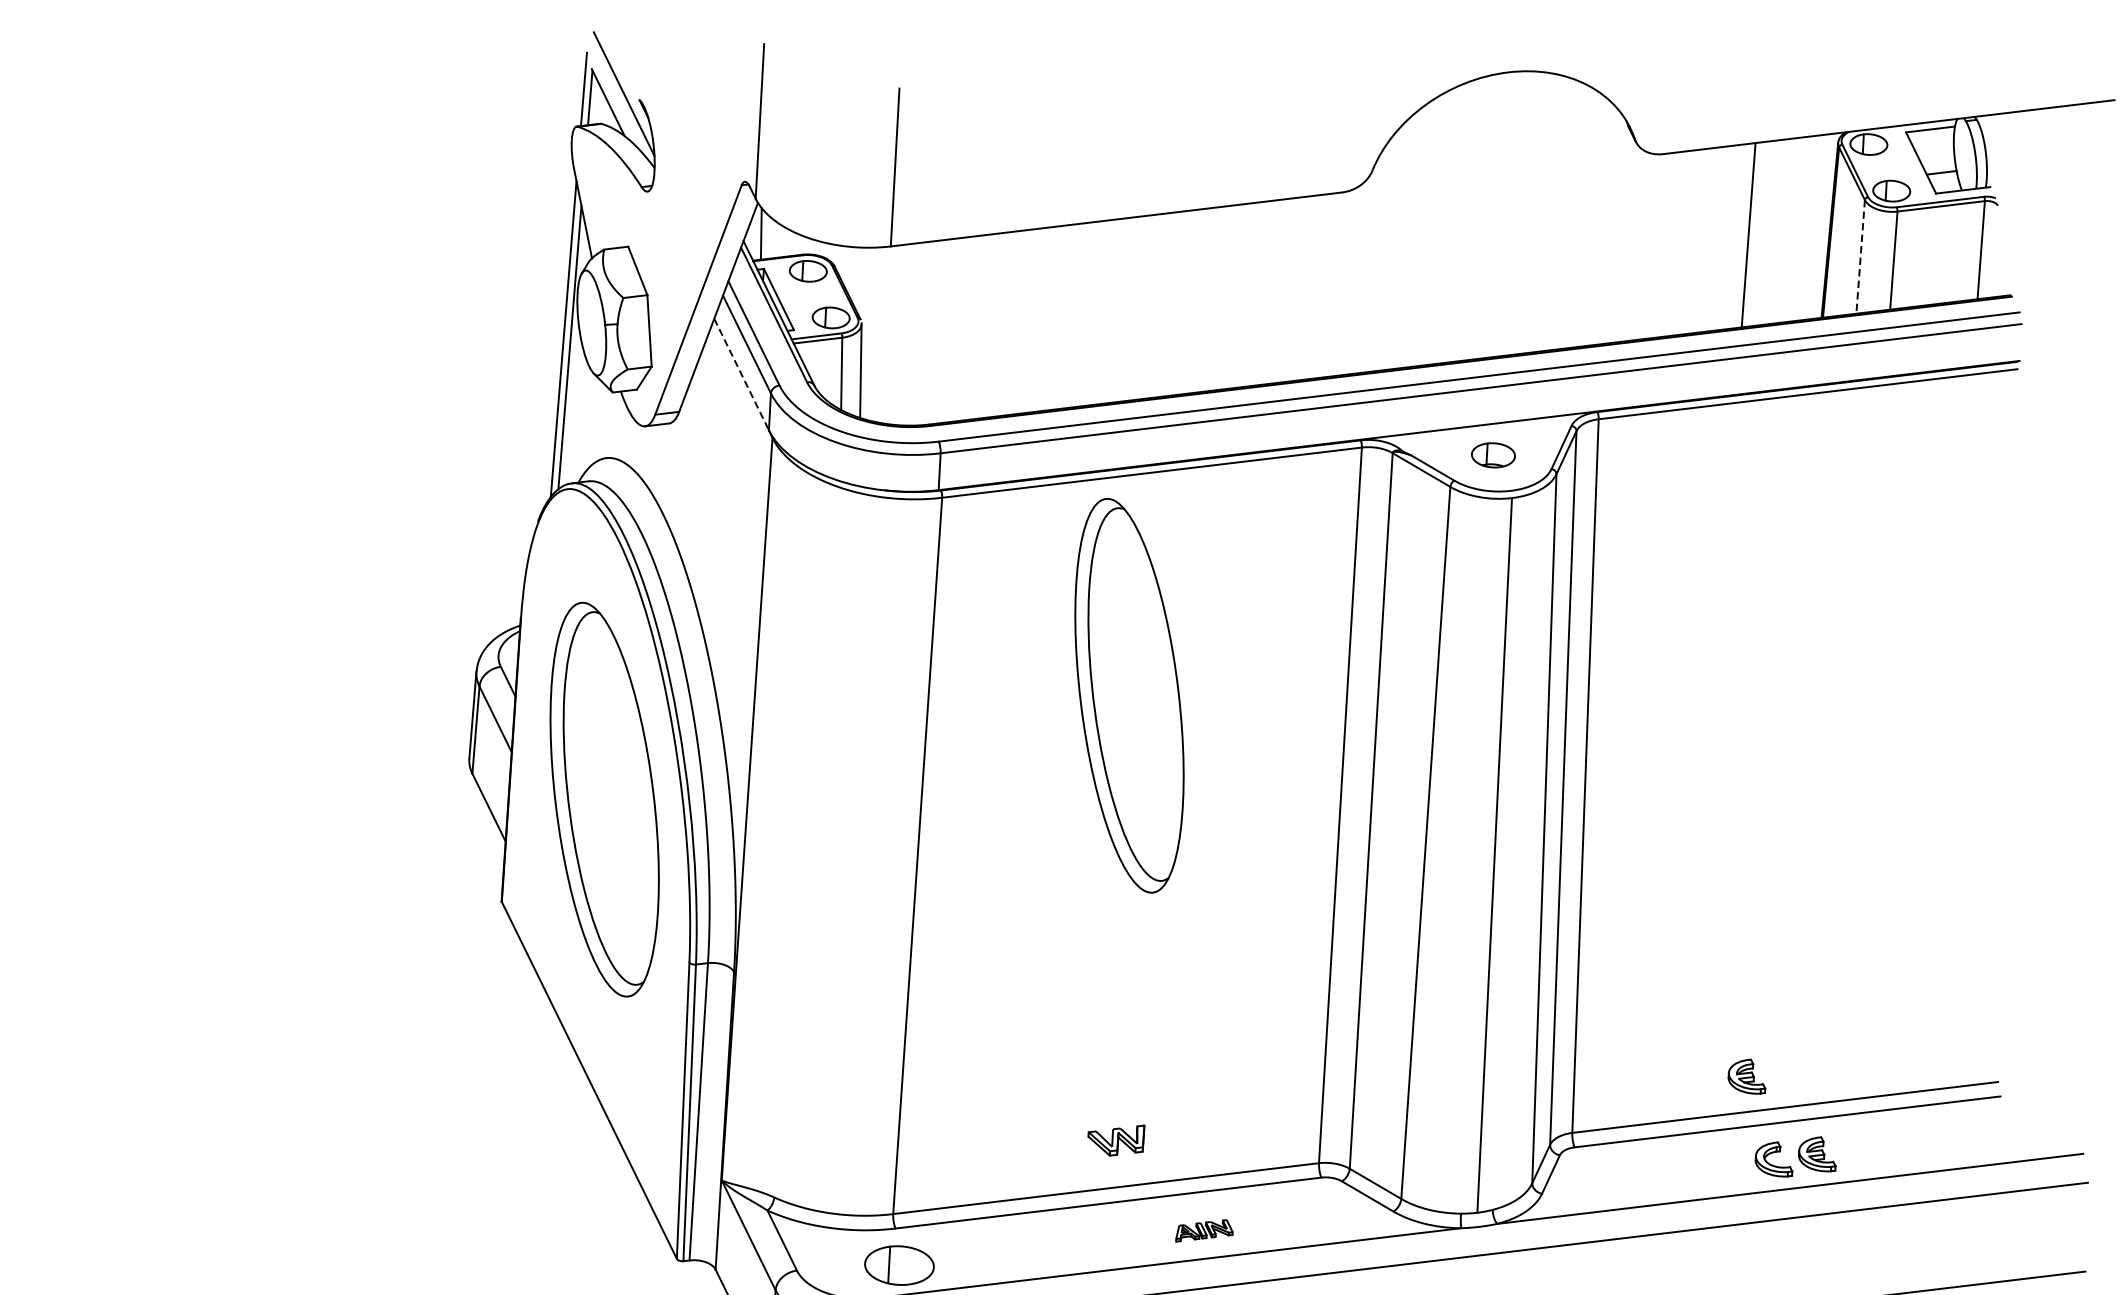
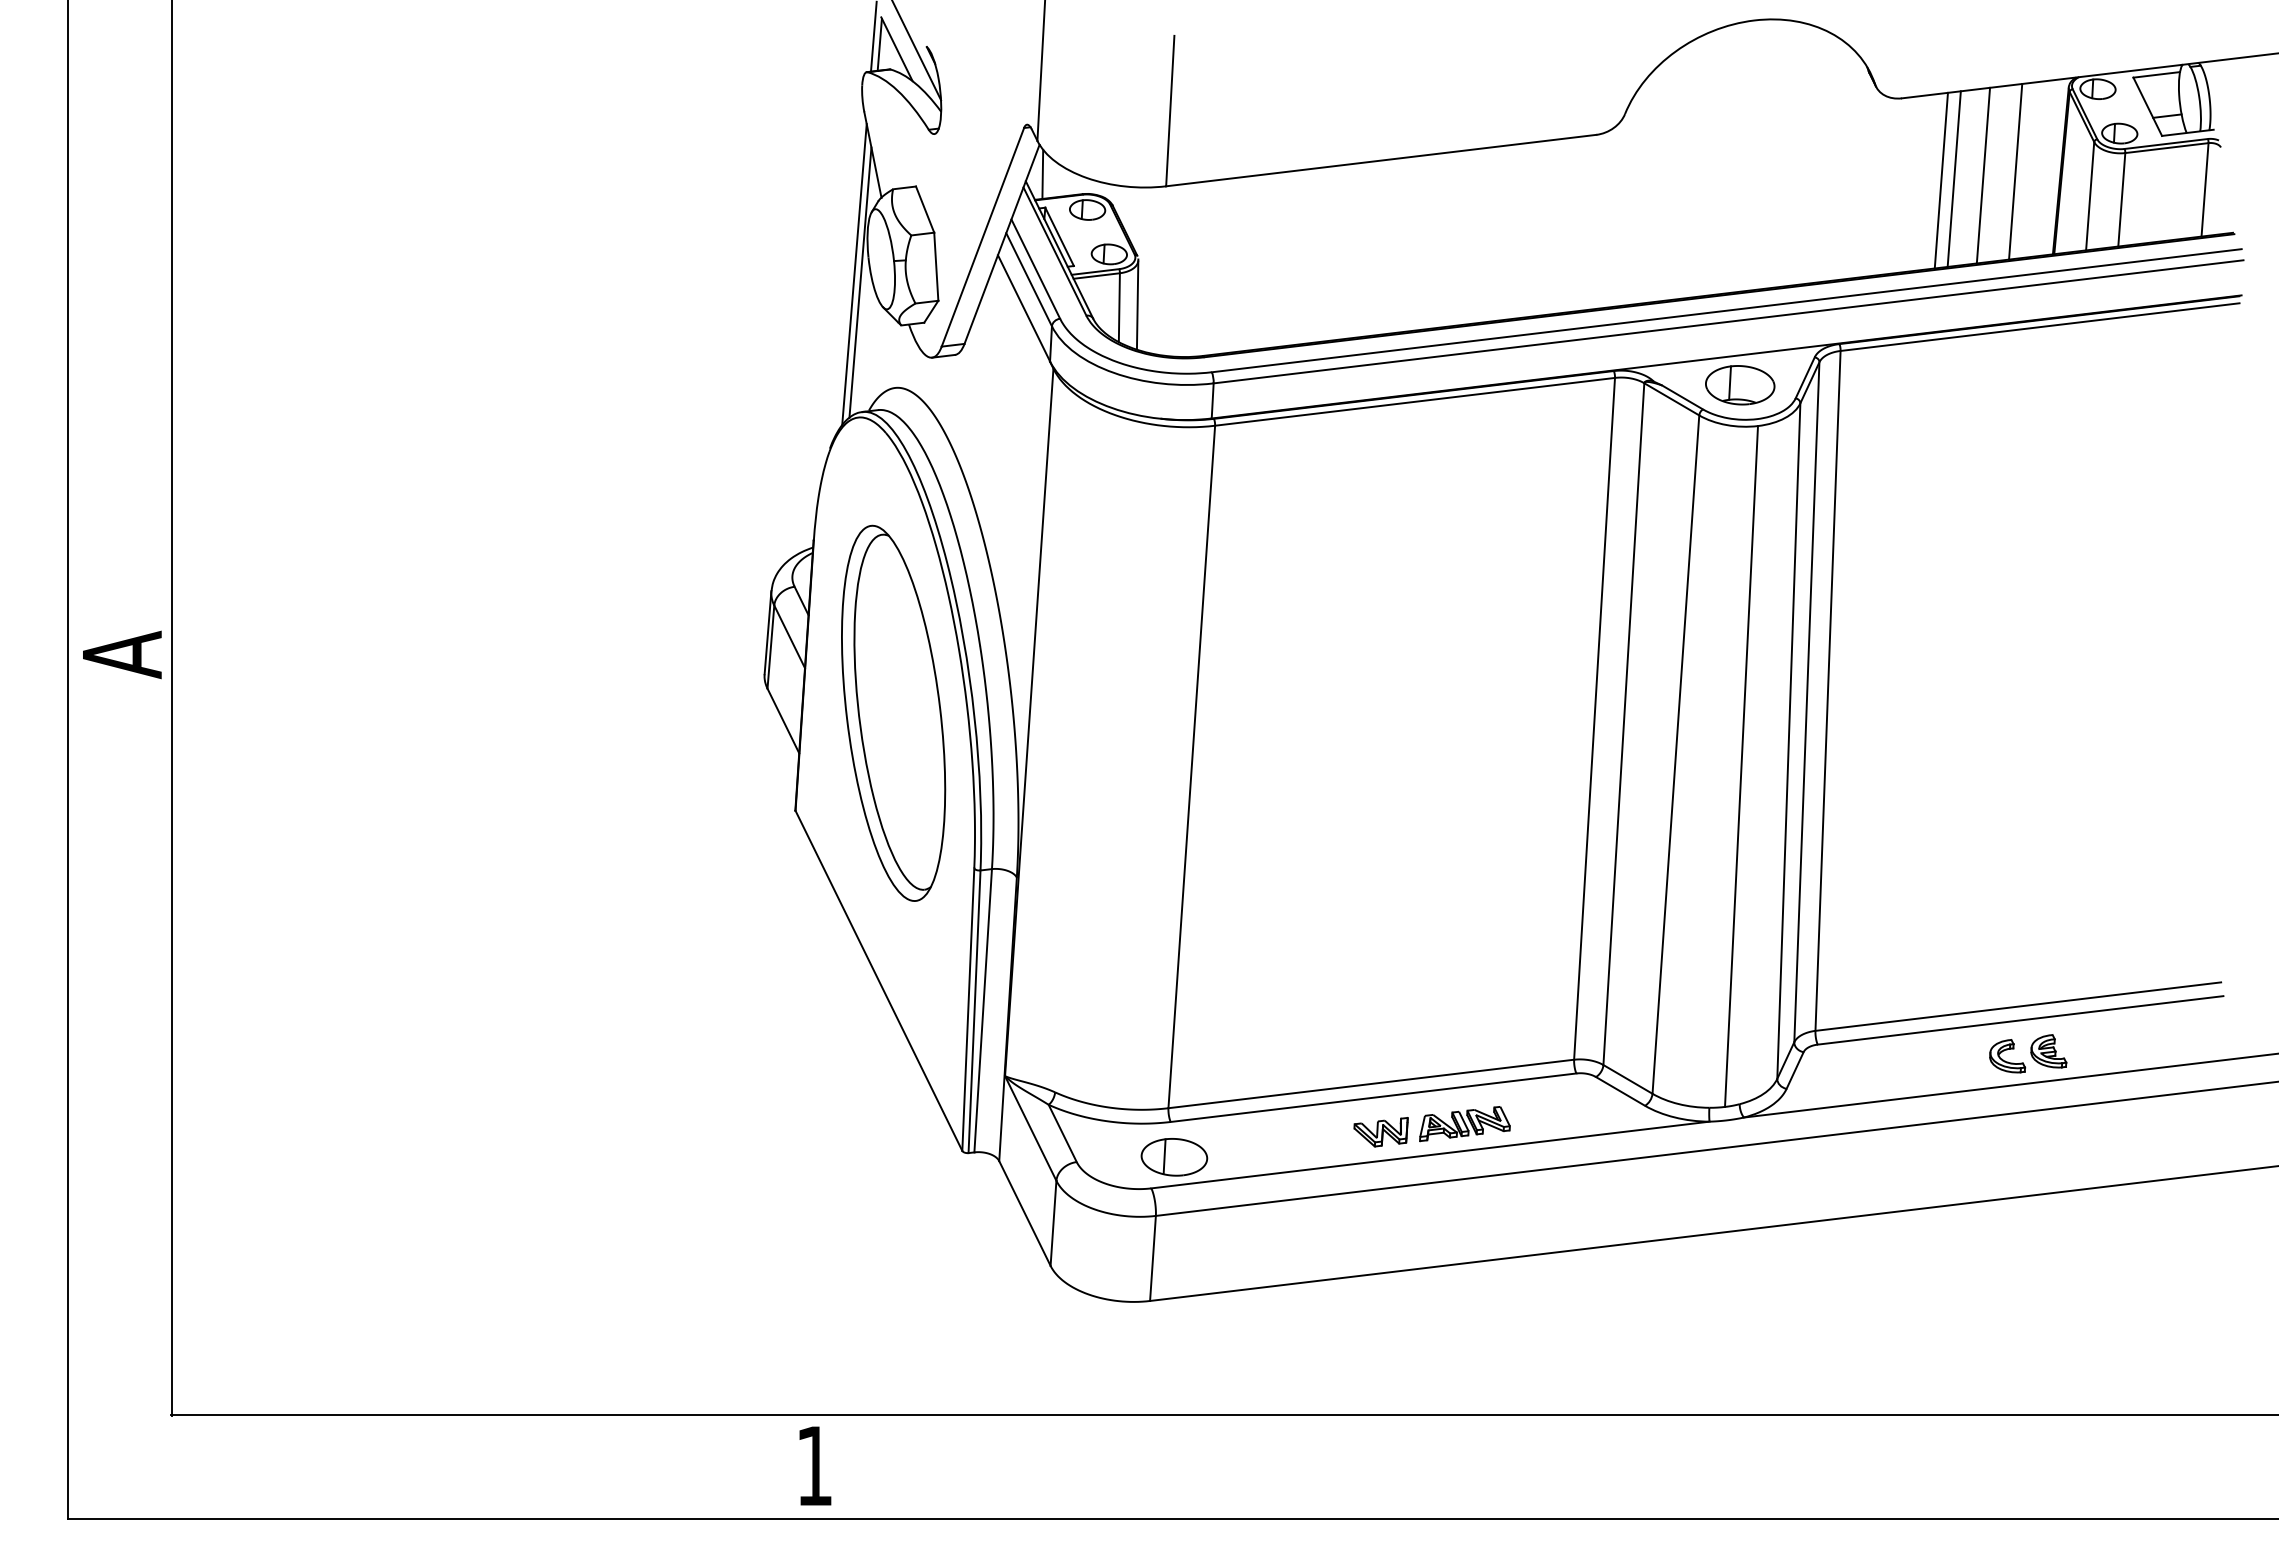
line: (1782, 230) -> (2015, 171), added
line: (1717, 238) -> (1953, 178), added
line: (1703, 240) -> (1940, 180), added
line: (1861, 257) -> (2090, 196), dashed -> solid
line: (742, 374) -> (1024, 308), dashed -> solid
part: (1493, 455) -> (1740, 385), size x1.67
part: (1129, 694) -> (1393, 613), removed
part: (1746, 1076) -> (1981, 977), removed
part: (1115, 1140) -> (1380, 1132), moved
part: (1203, 1231) -> (1464, 1124), size x1.67

